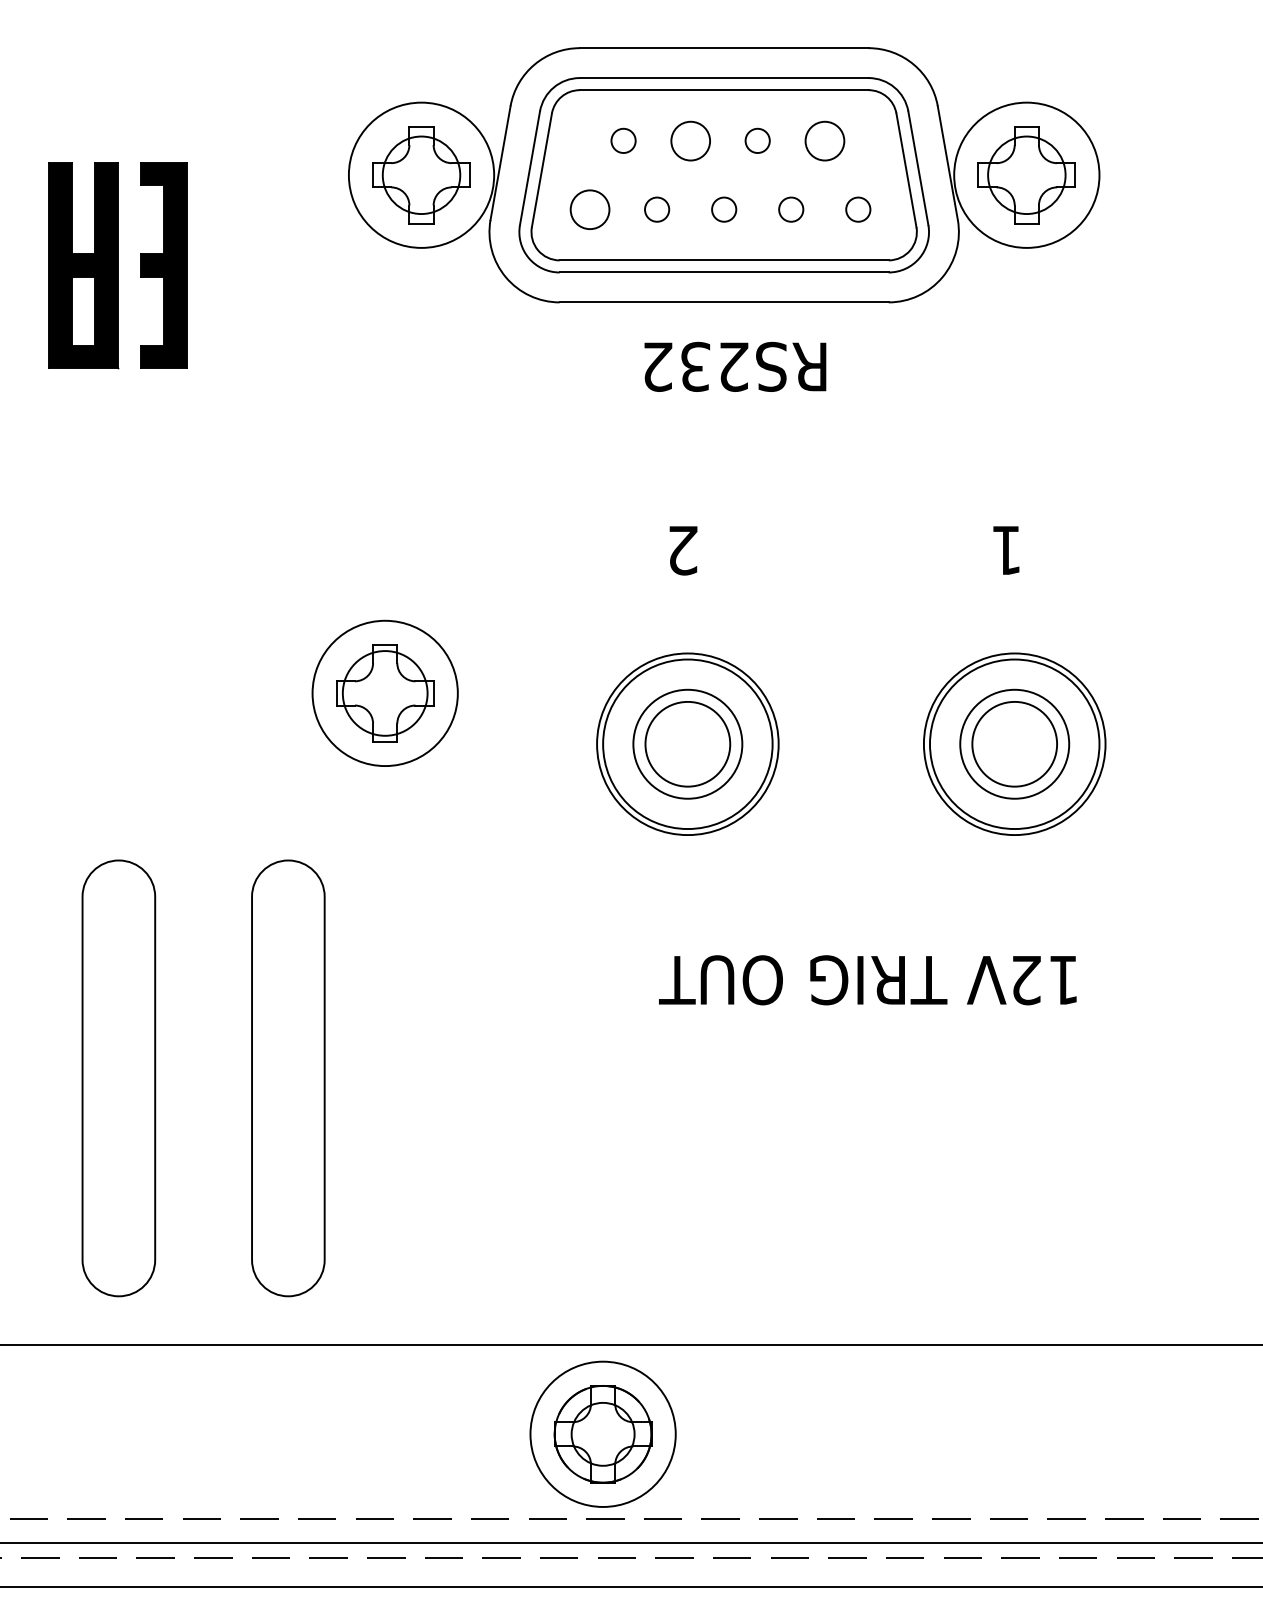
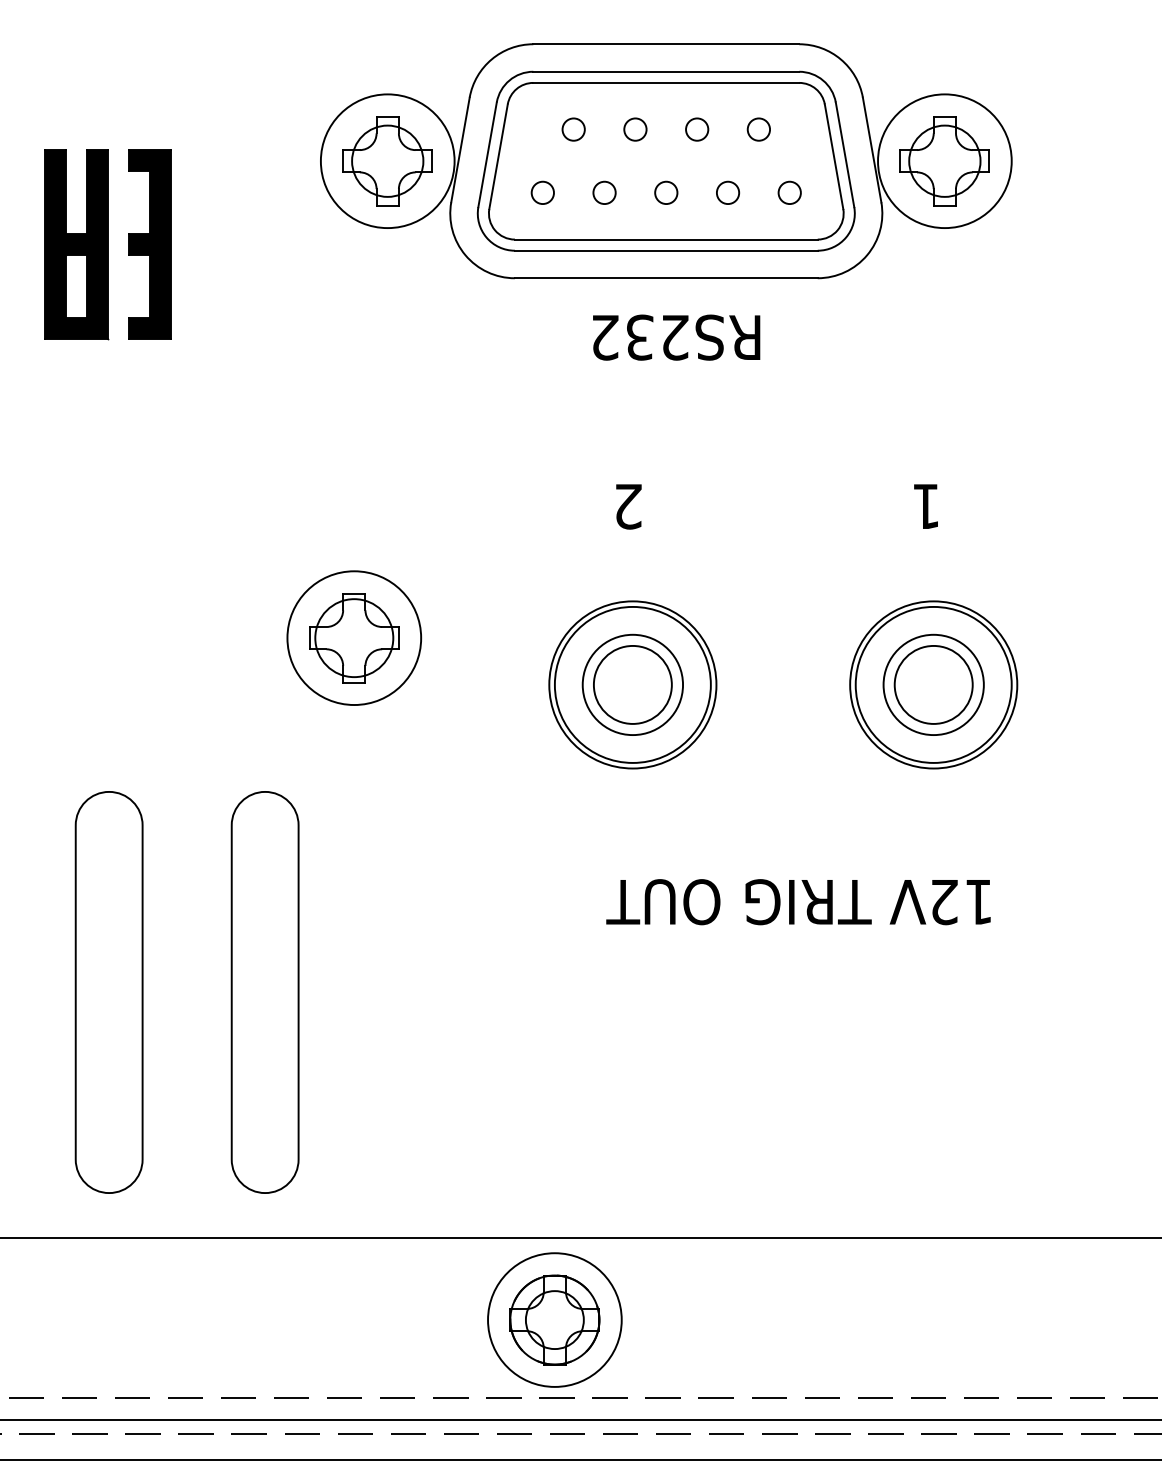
circle: (690, 140) -> (635, 129), size x0.62
circle: (824, 140) -> (758, 129), size x0.62
circle: (589, 209) -> (542, 192), size x0.62

